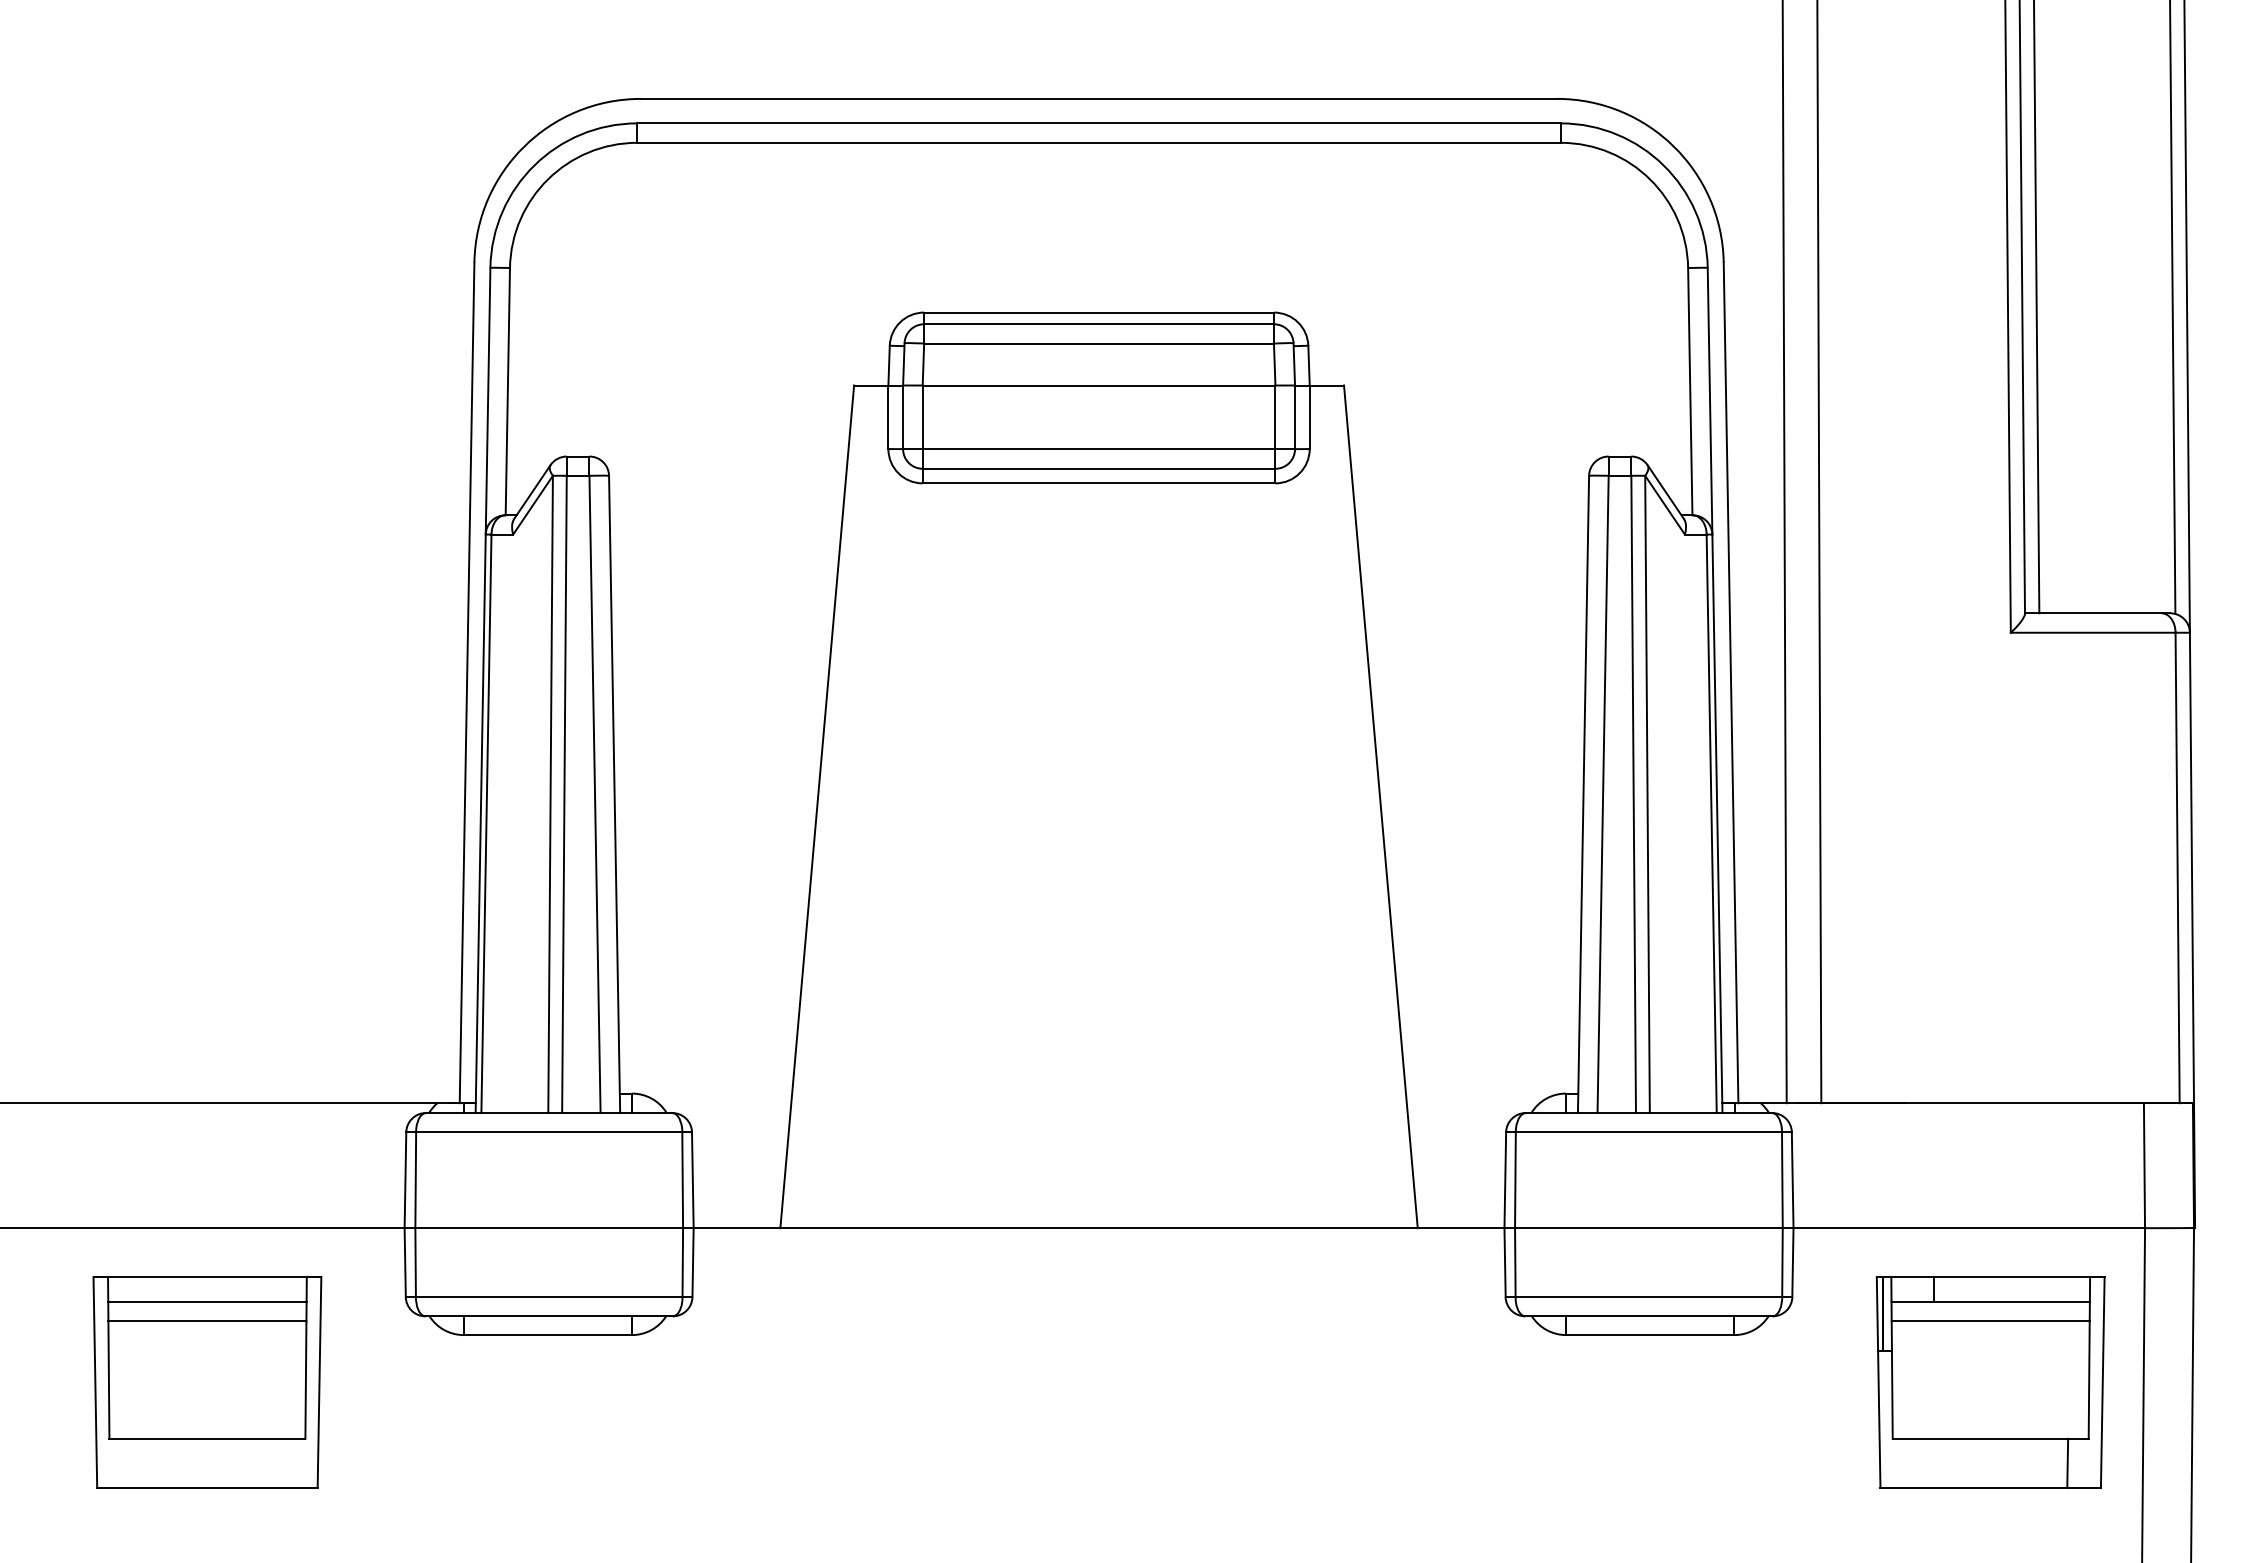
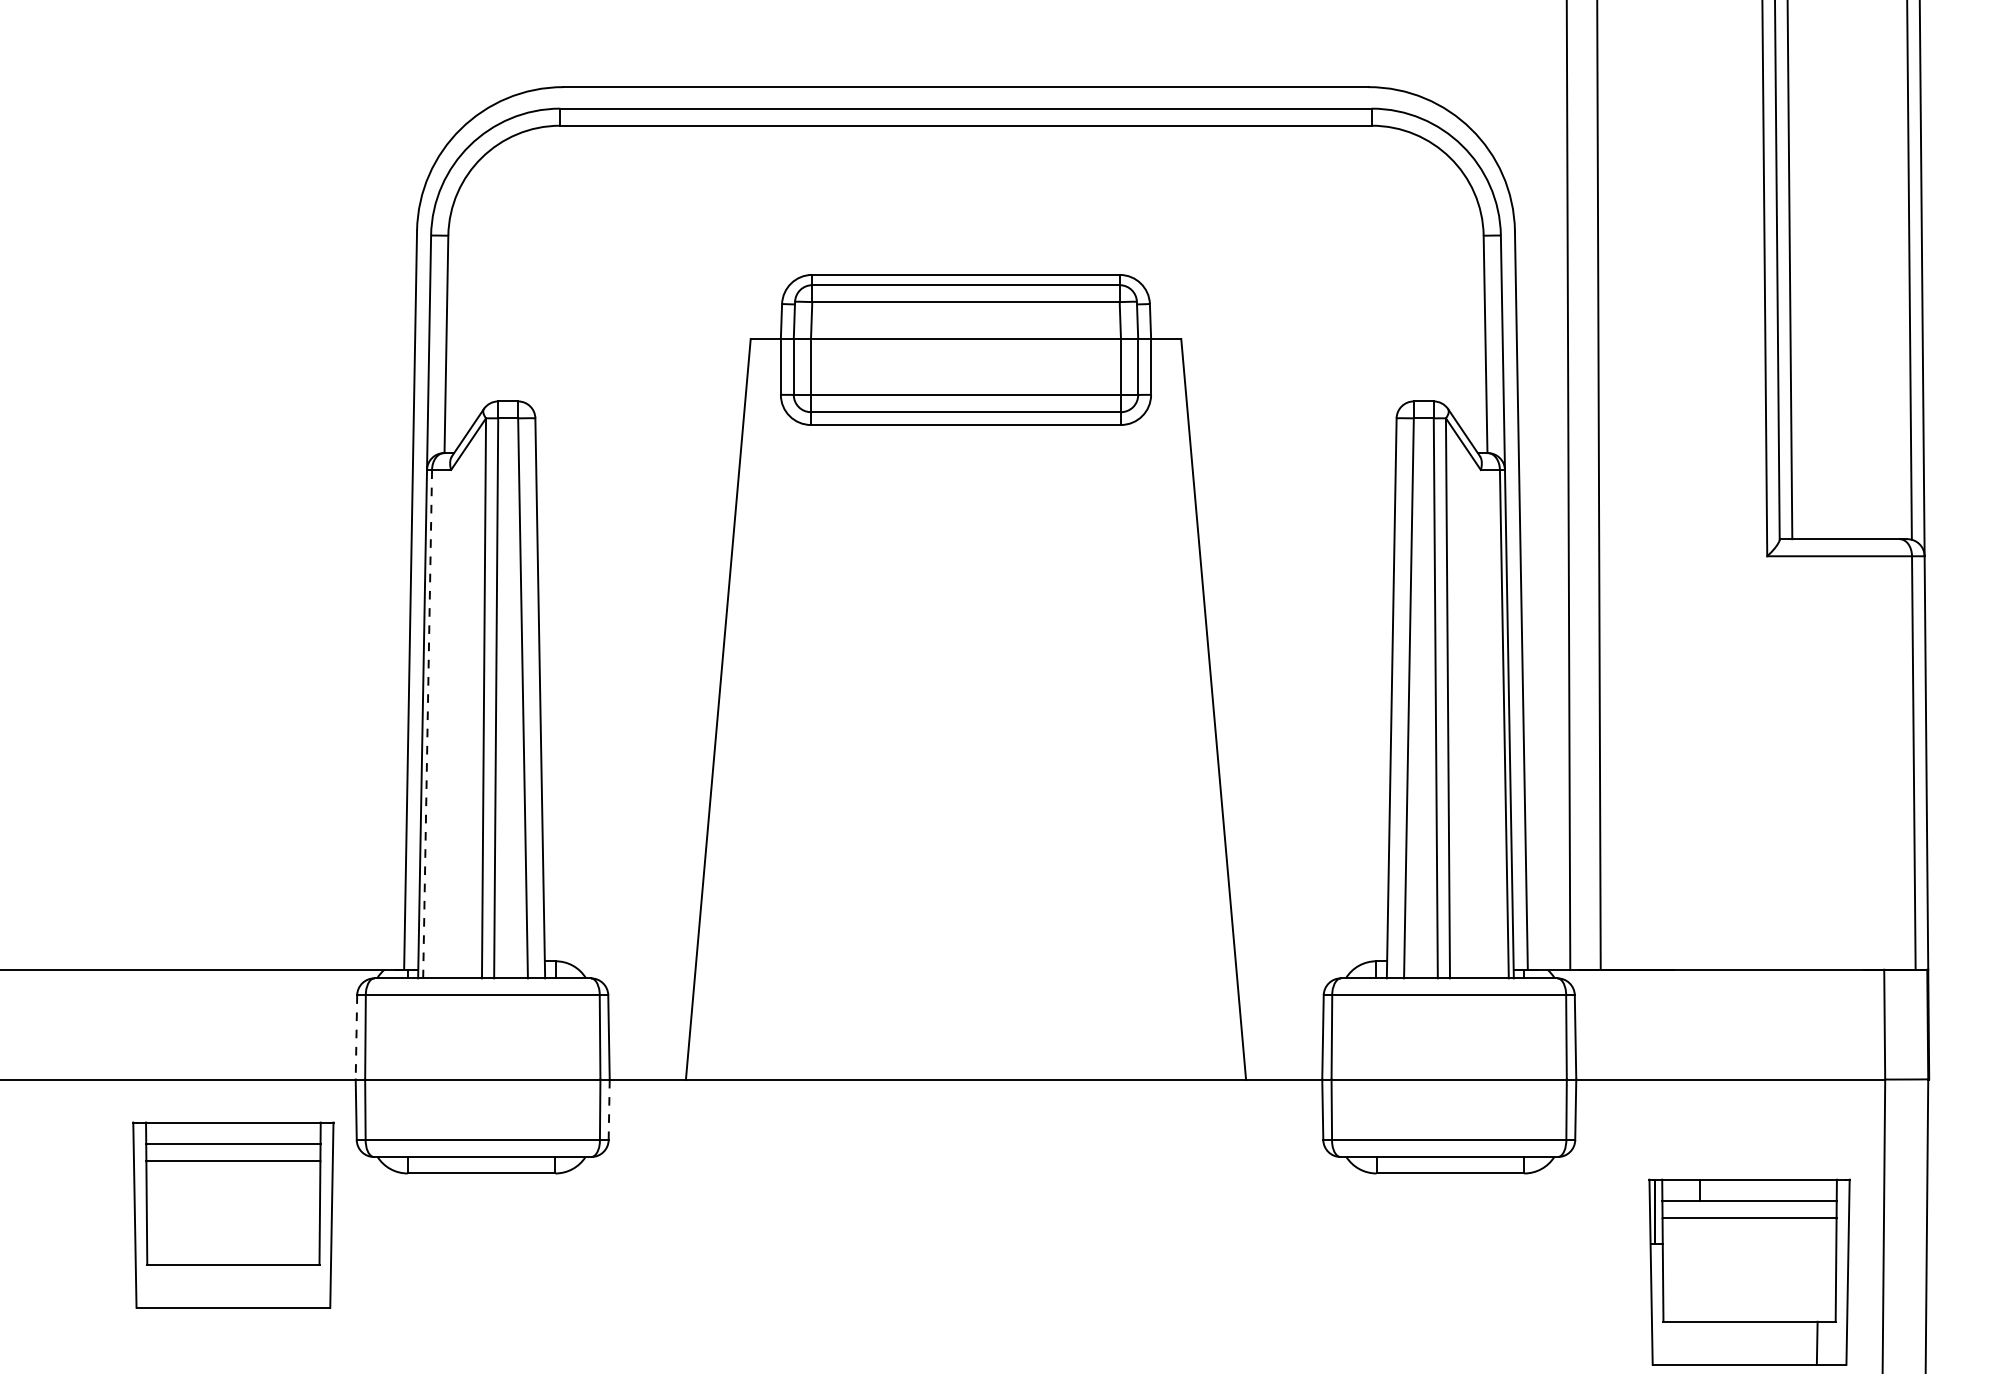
line: (486, 823) -> (427, 723), solid -> dashed
line: (405, 1180) -> (356, 1037), solid -> dashed
line: (693, 1262) -> (609, 1109), solid -> dashed
part: (207, 1382) -> (233, 1215), moved
part: (1990, 1382) -> (1749, 1272), moved

